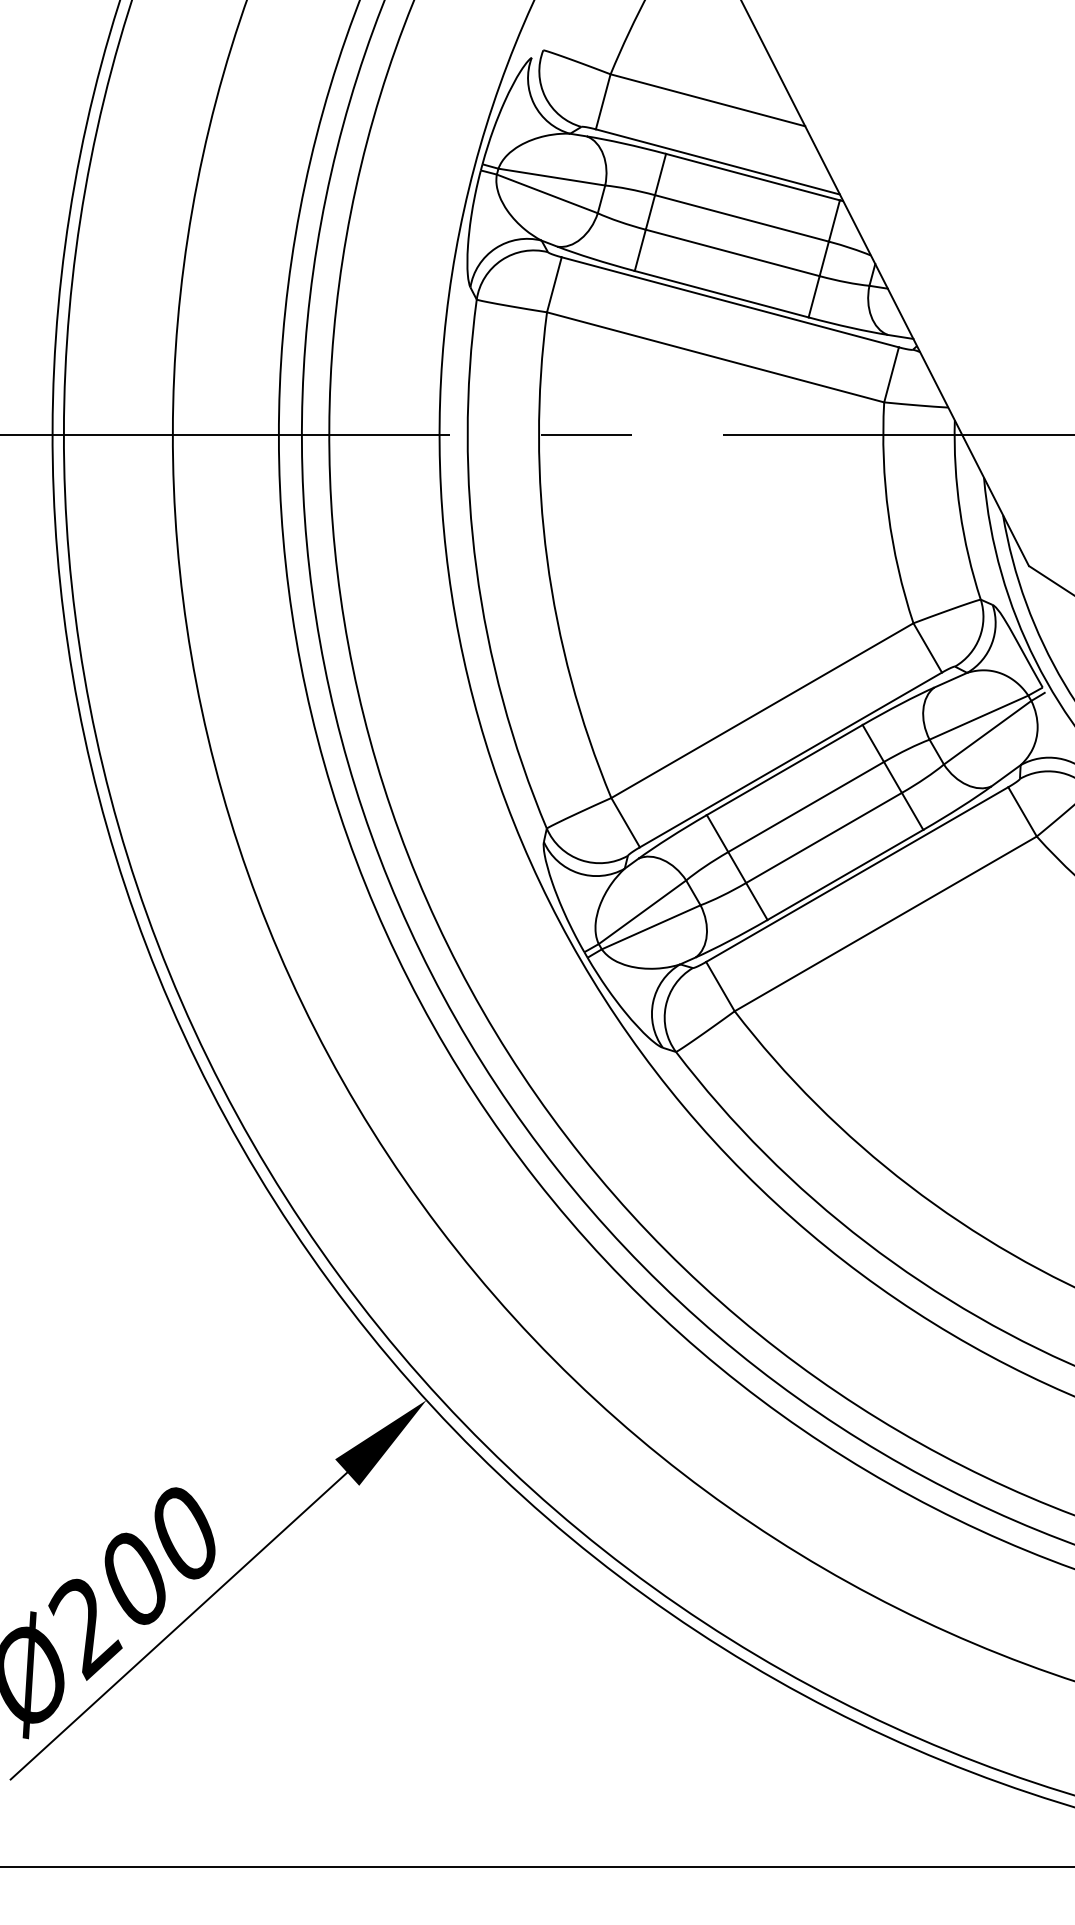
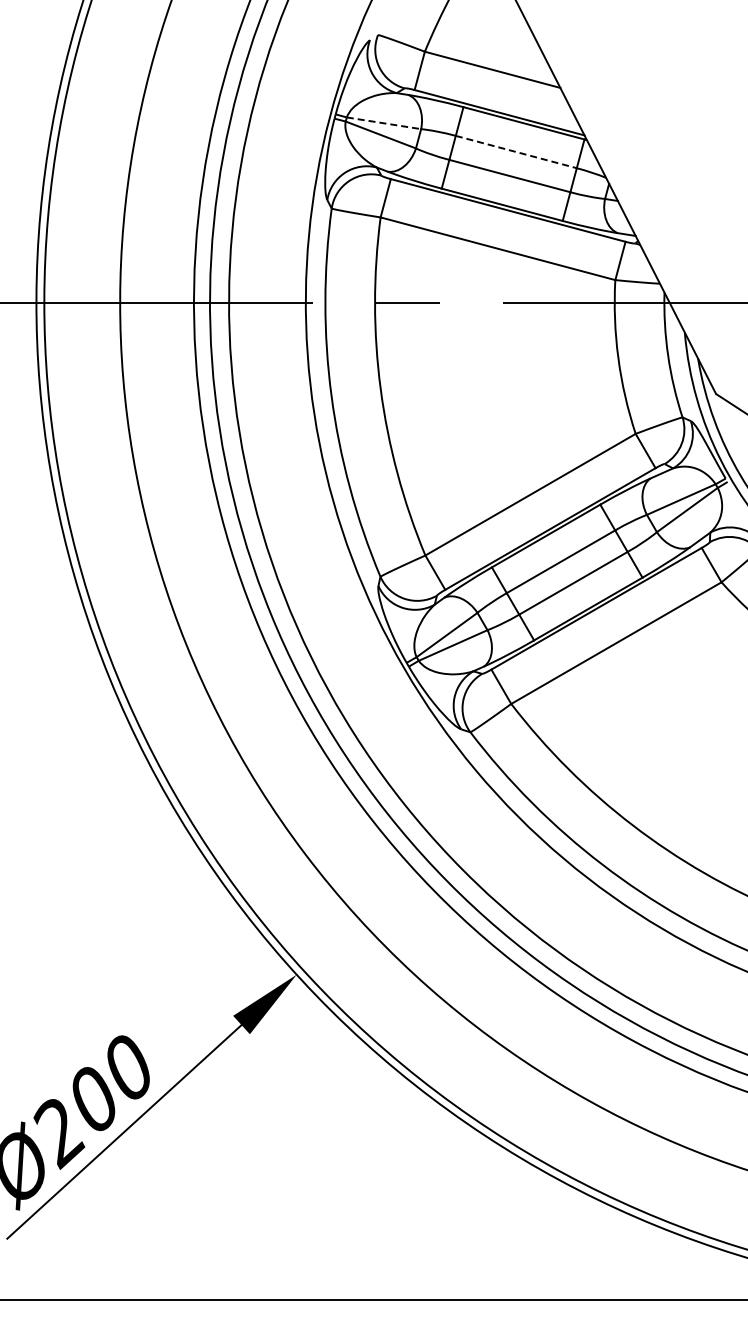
line: (551, 177) -> (383, 123), solid -> dashed
line: (742, 219) -> (516, 152), solid -> dashed

